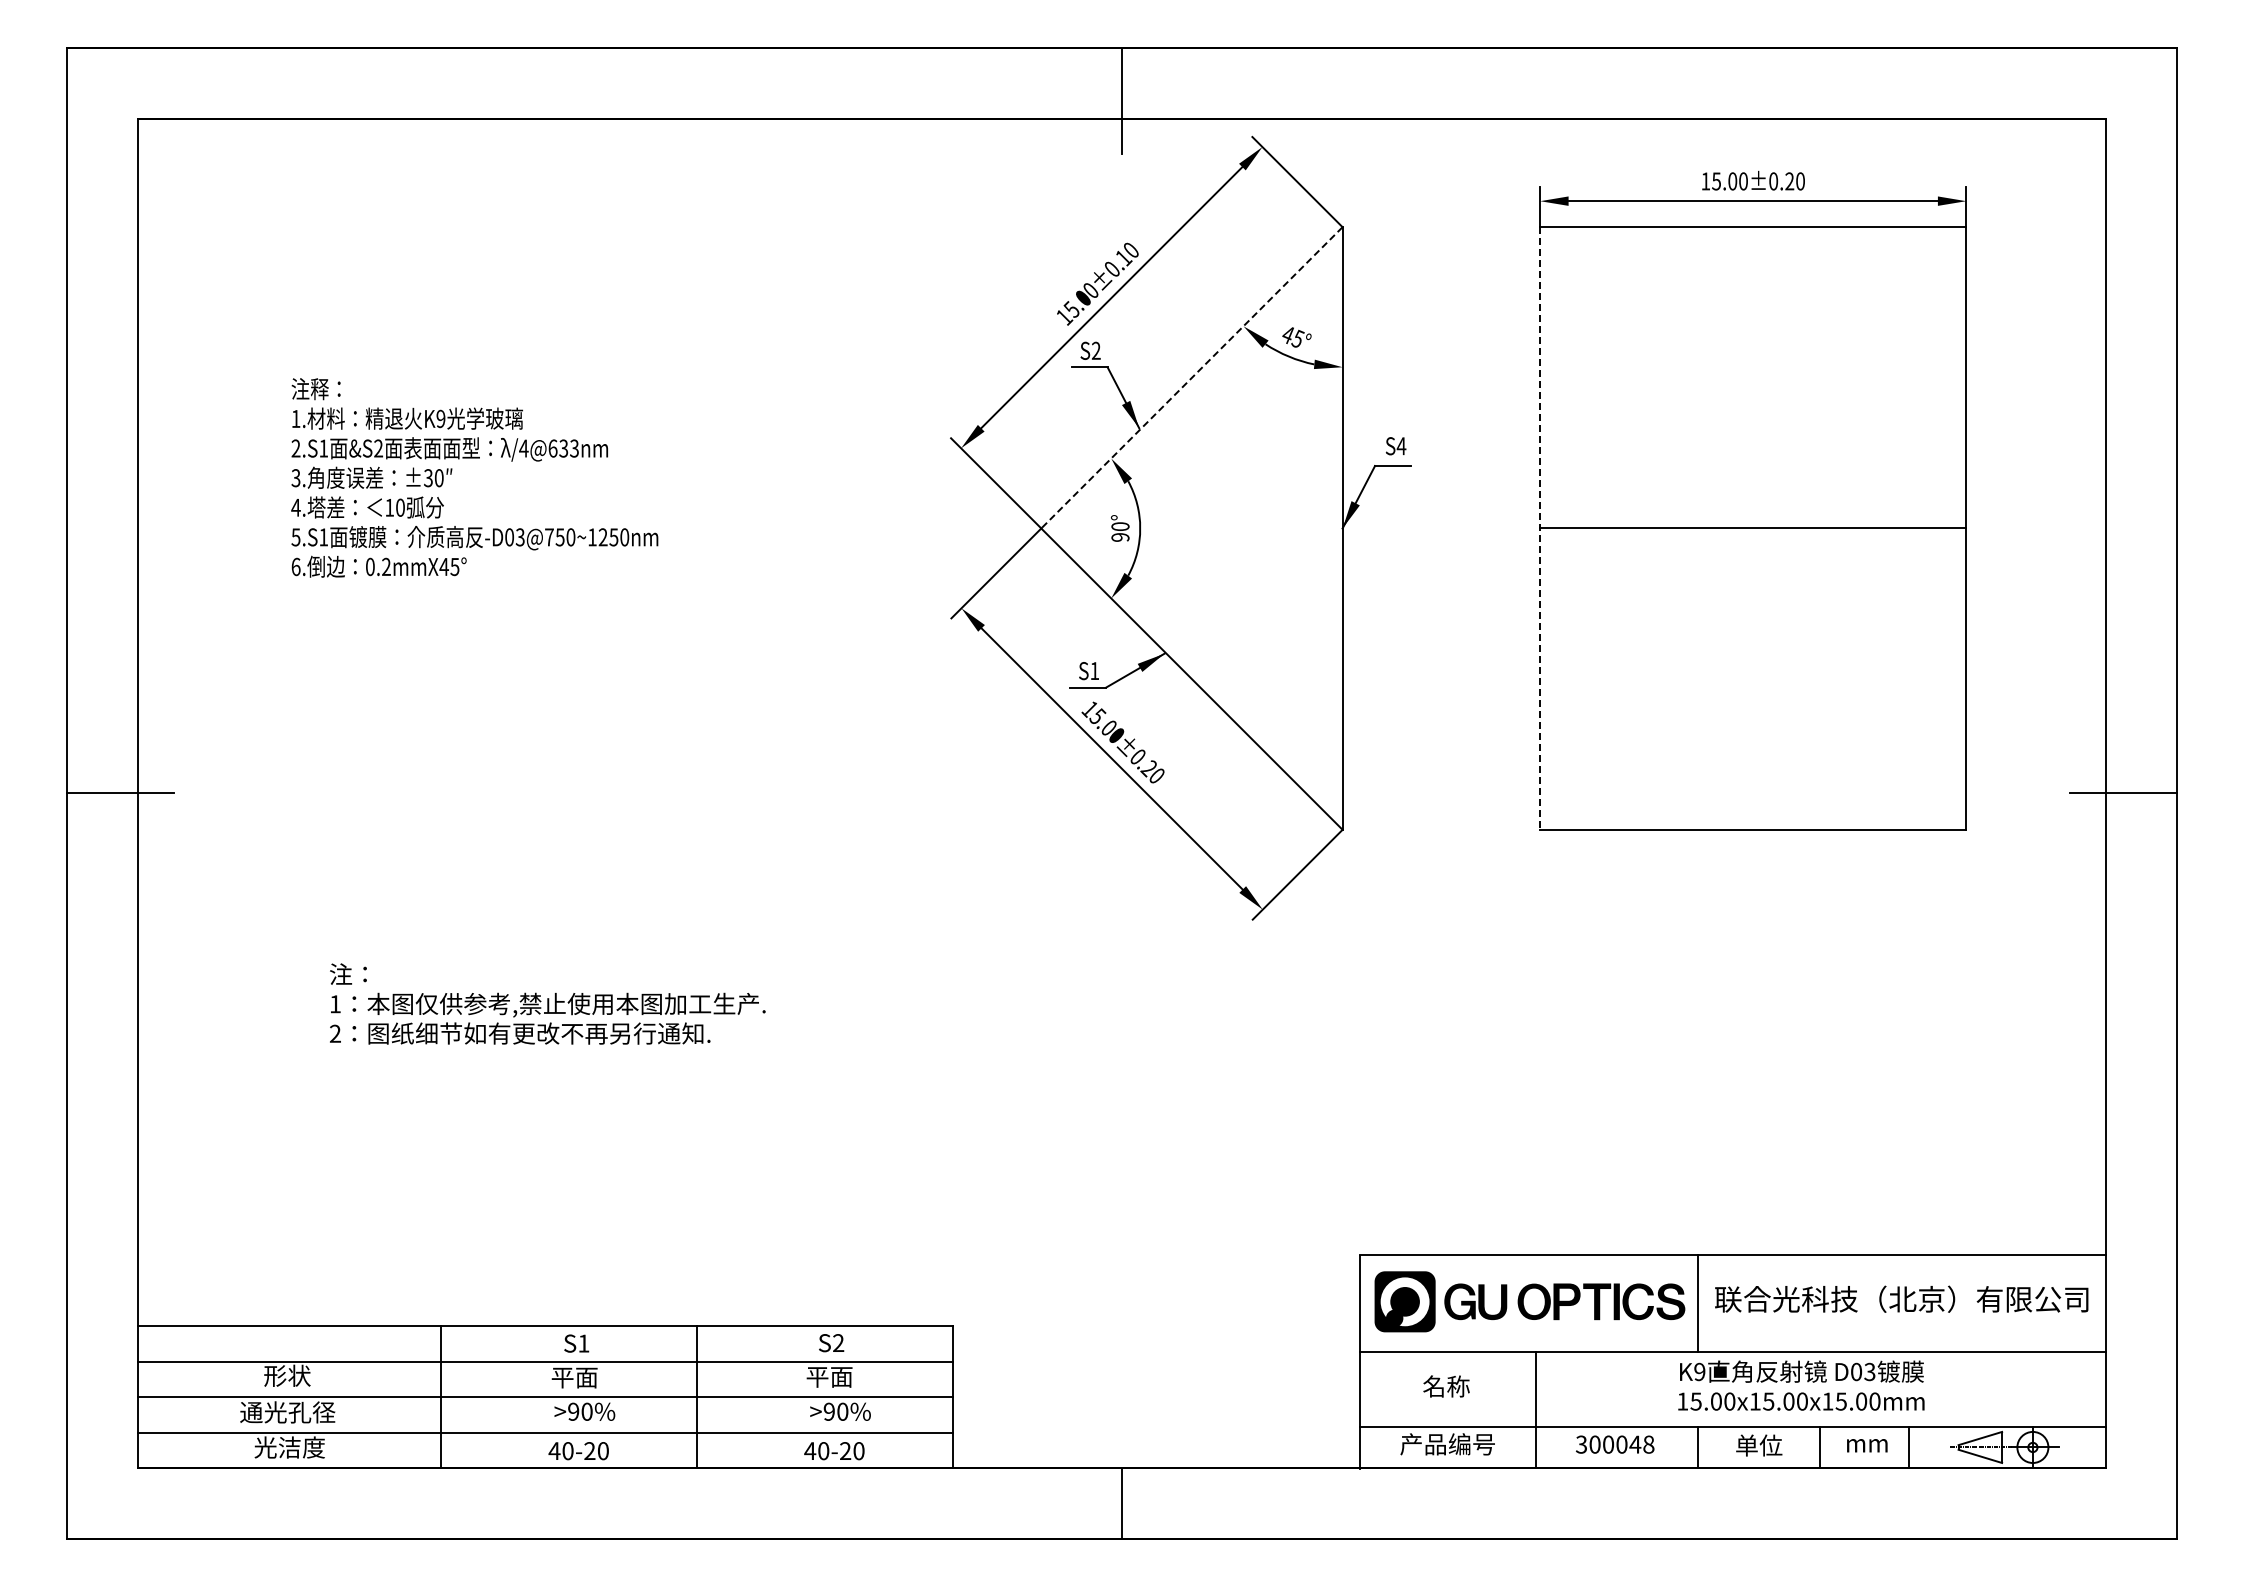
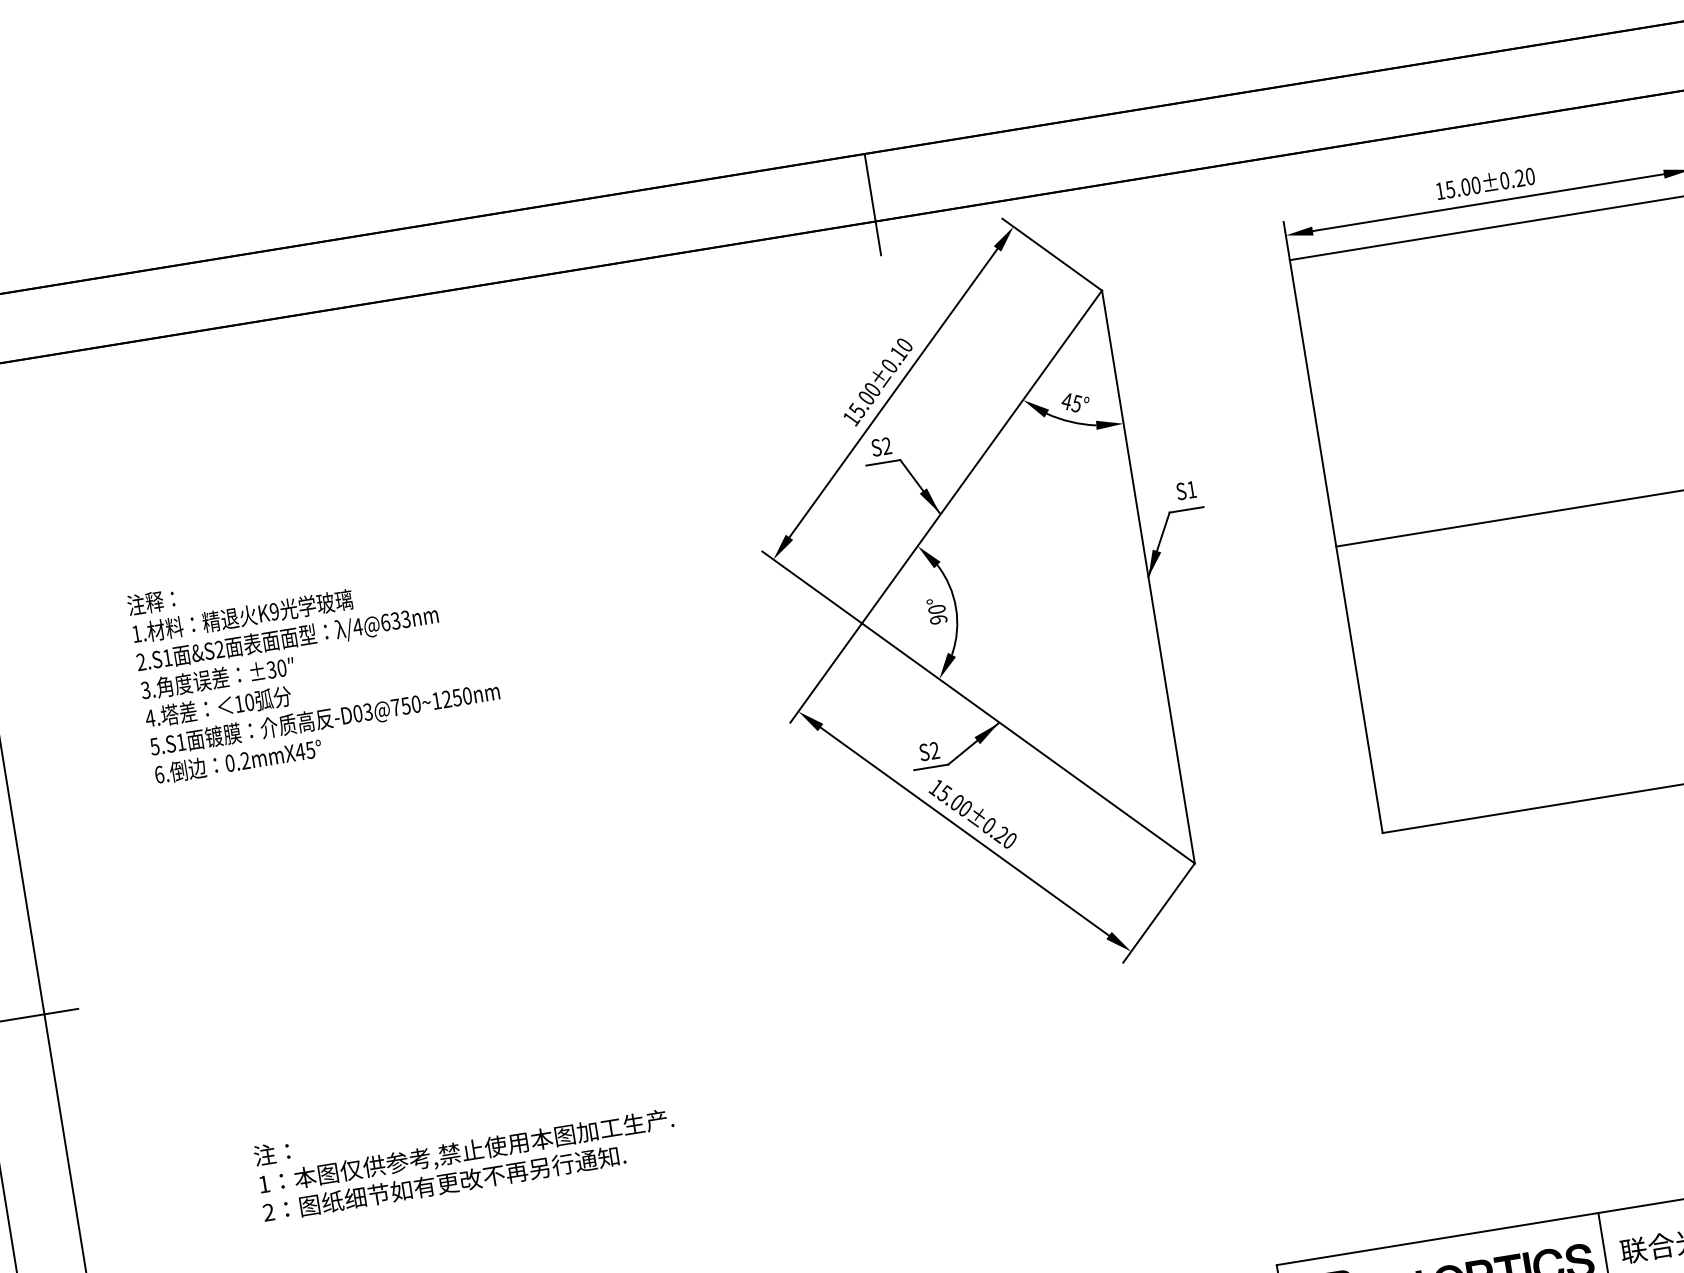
line: (1191, 378) -> (981, 457), dashed -> solid
text: (1401, 446) -> (1191, 490), S4 -> S1
line: (1540, 528) -> (1336, 546), dashed -> solid
text: (1094, 670) -> (934, 750), S1 -> S2

